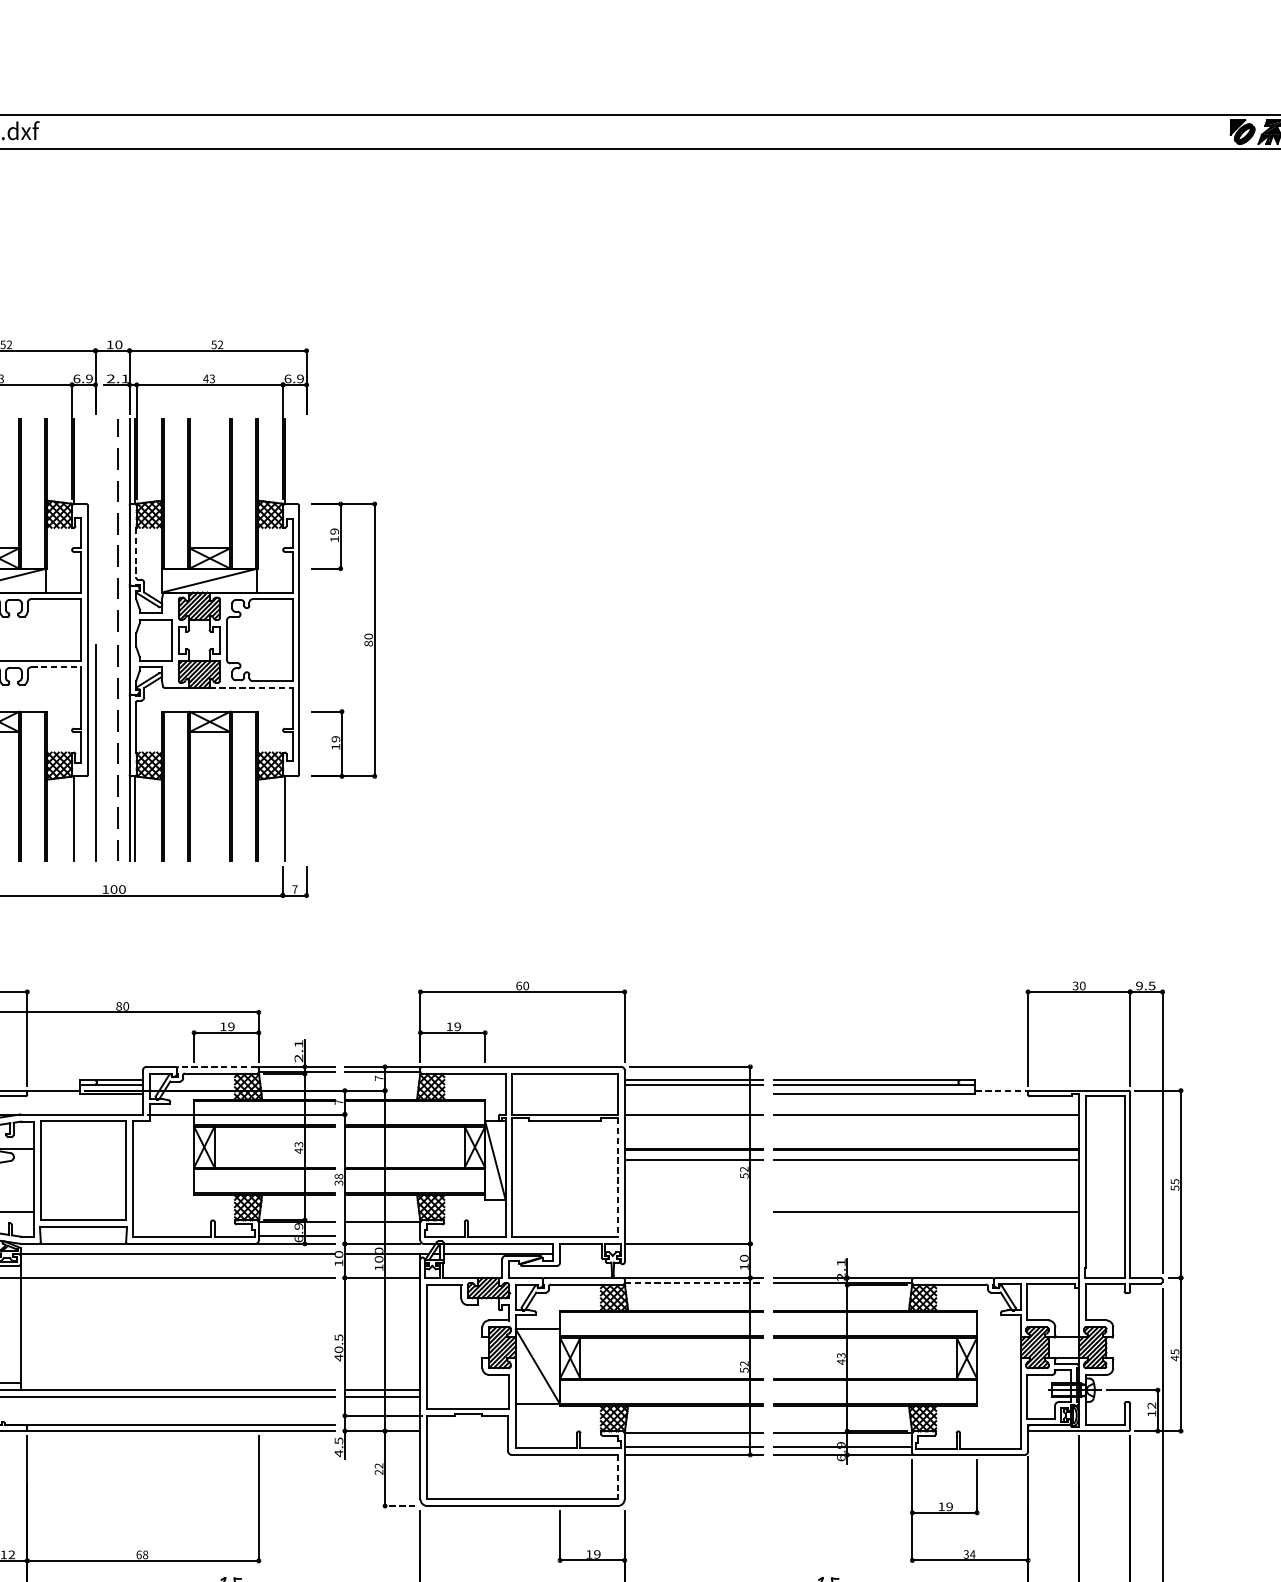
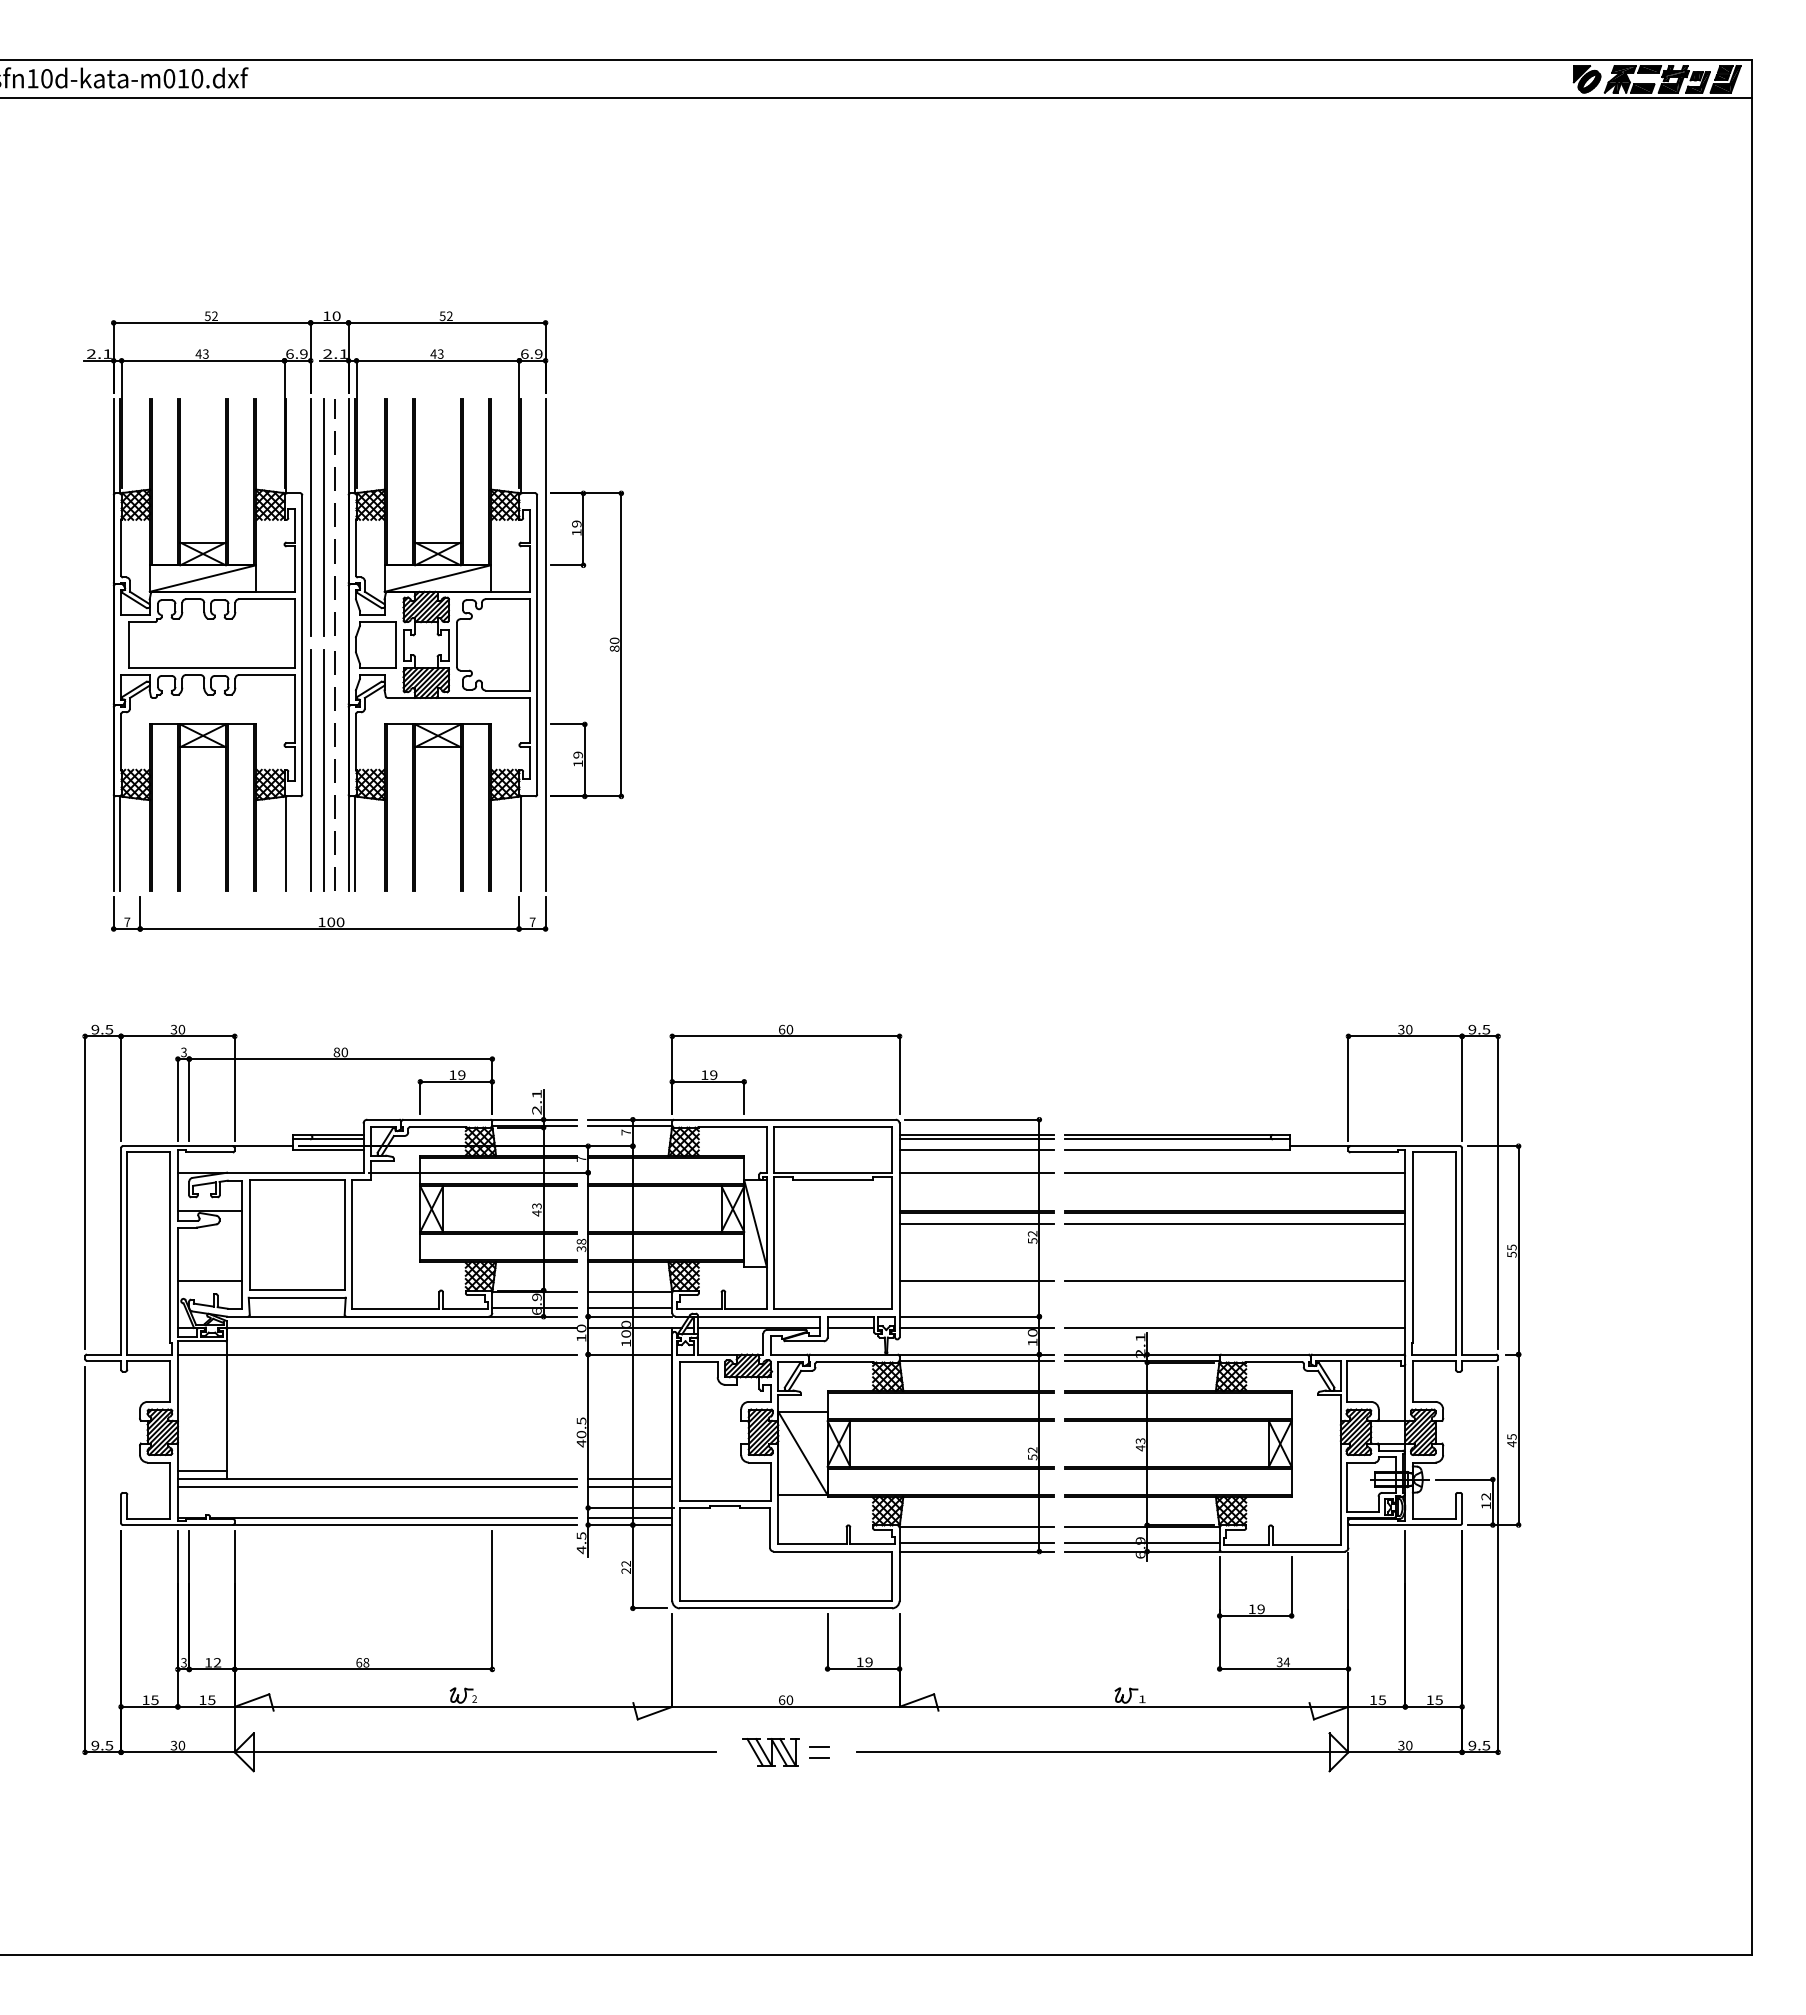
line: (95, 524) -> (310, 516), added
line: (107, 524) -> (323, 516), added
line: (135, 552) -> (355, 547), dashed -> solid
line: (306, 639) -> (545, 644), added
line: (56, 667) -> (267, 675), dashed -> solid
line: (251, 687) -> (484, 697), dashed -> solid
line: (107, 753) -> (323, 770), added
line: (217, 1066) -> (446, 1119), dashed -> solid
line: (1002, 1090) -> (1320, 1146), dashed -> solid
line: (693, 1094) -> (976, 1150), added
line: (618, 1178) -> (892, 1243), dashed -> solid
line: (693, 1211) -> (976, 1280), added
line: (382, 1236) -> (629, 1308), added
line: (580, 1254) -> (850, 1328), added
line: (693, 1254) -> (976, 1328), added
line: (926, 1254) -> (1235, 1328), added
line: (694, 1283) -> (977, 1360), dashed -> solid
line: (382, 1425) -> (629, 1518), added
line: (618, 1477) -> (892, 1576), dashed -> solid
line: (400, 1506) -> (649, 1608), dashed -> solid

